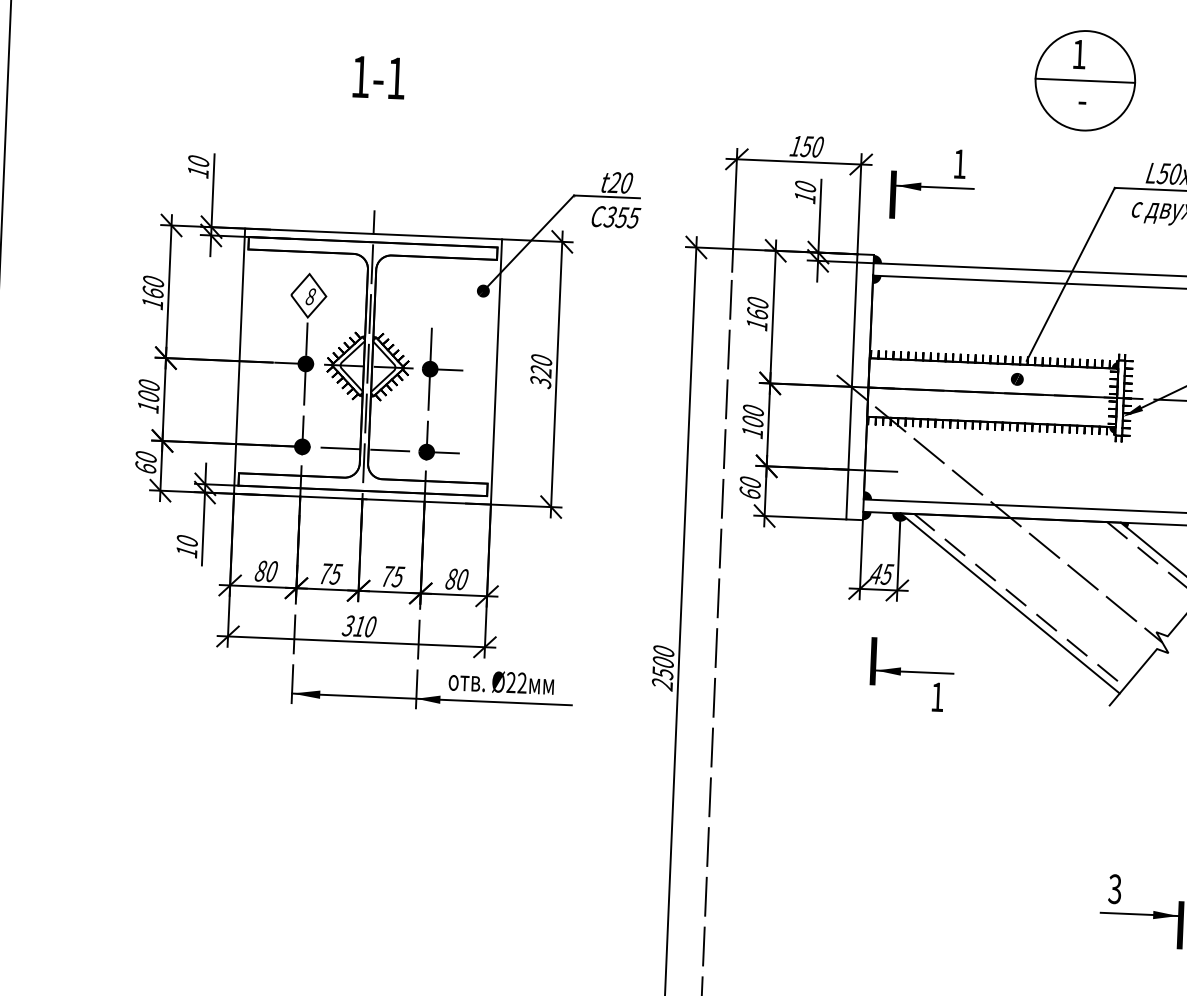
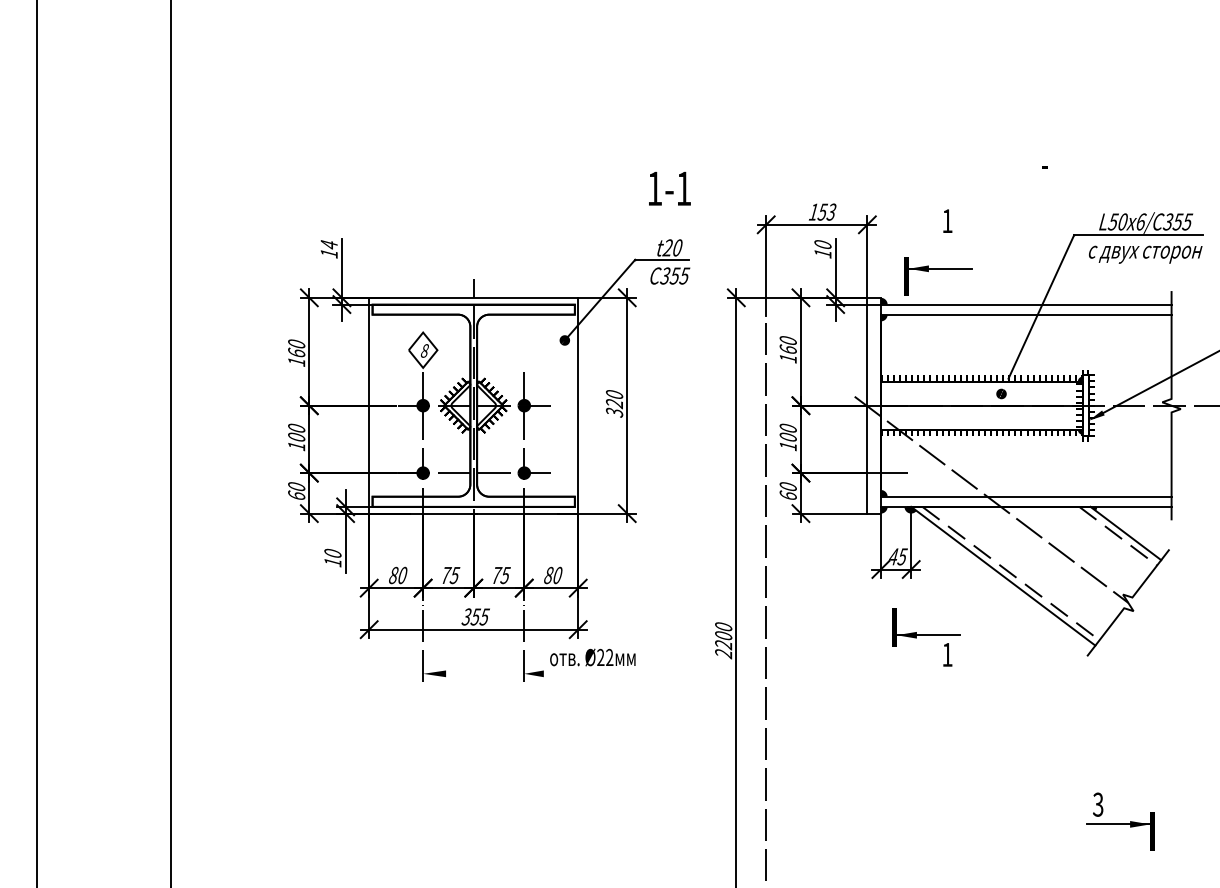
text: (378, 77) -> (669, 188), moved
part: (1085, 79) -> (1046, 148), removed
text: (817, 146) -> (831, 211), 150 -> 153
text: (197, 160) -> (328, 244), 10 -> 14
part: (932, 188) -> (938, 269), moved
text: (364, 625) -> (479, 616), 310 -> 355
text: (662, 672) -> (723, 644), 2500 -> 2200
line: (431, 698) -> (536, 673), removed

